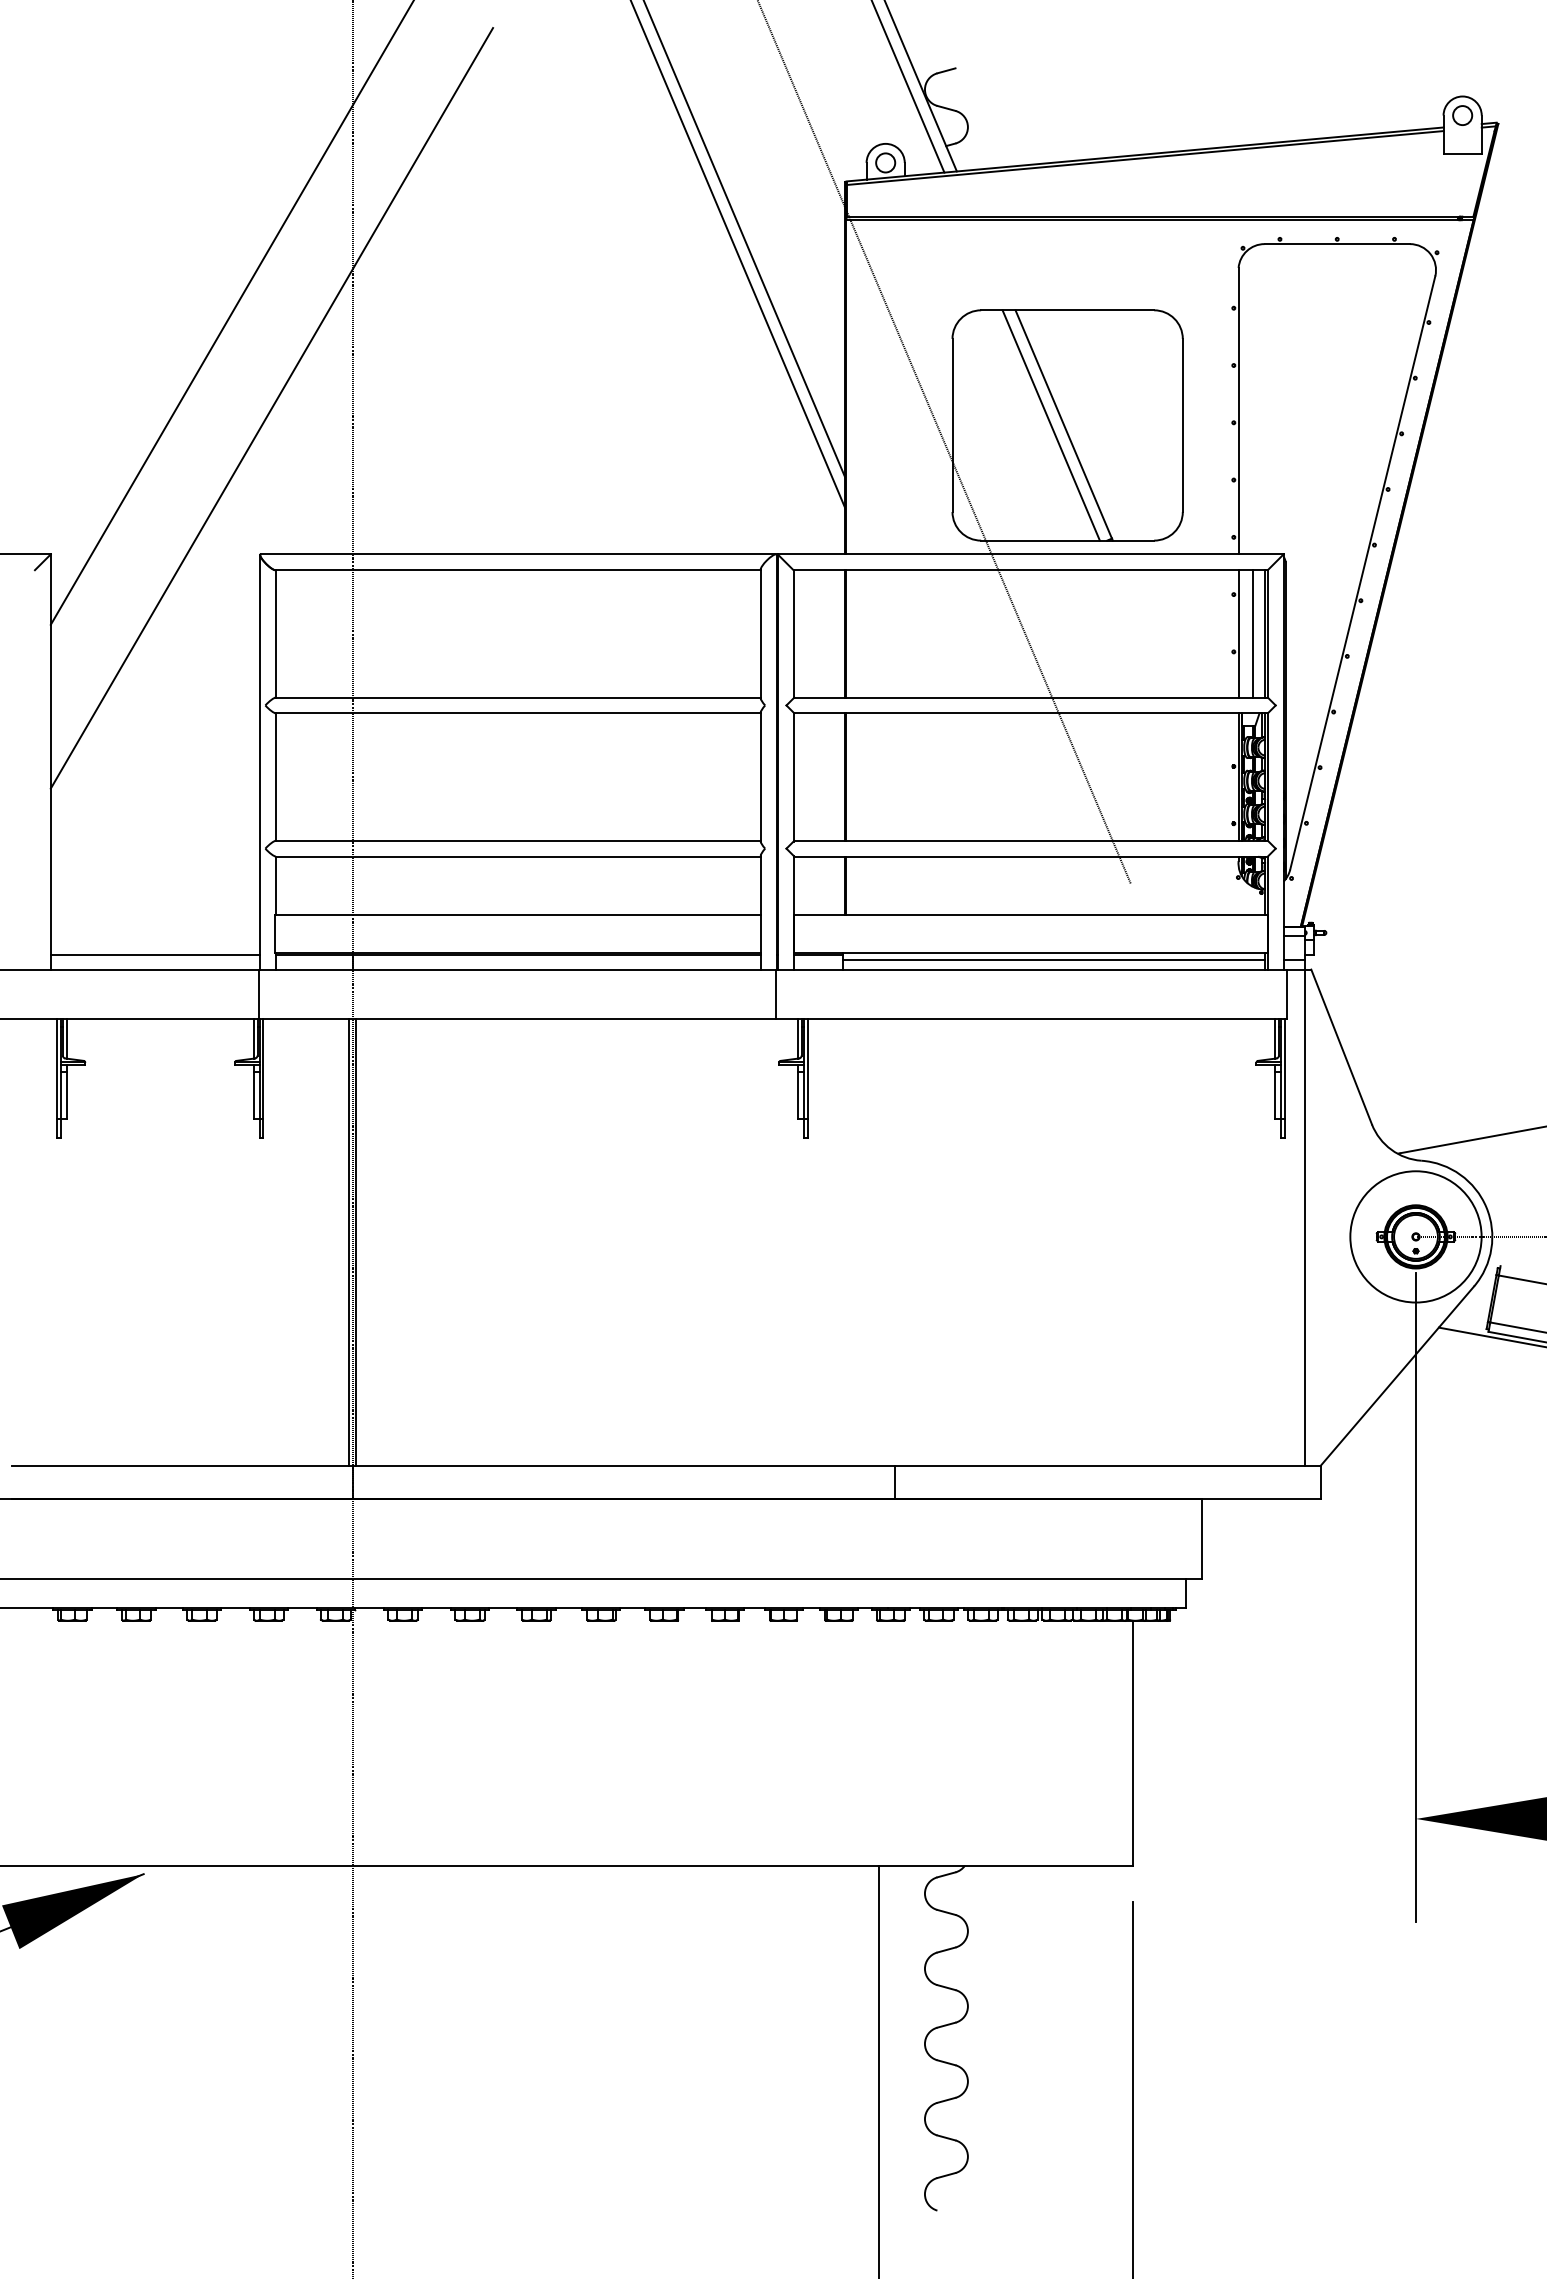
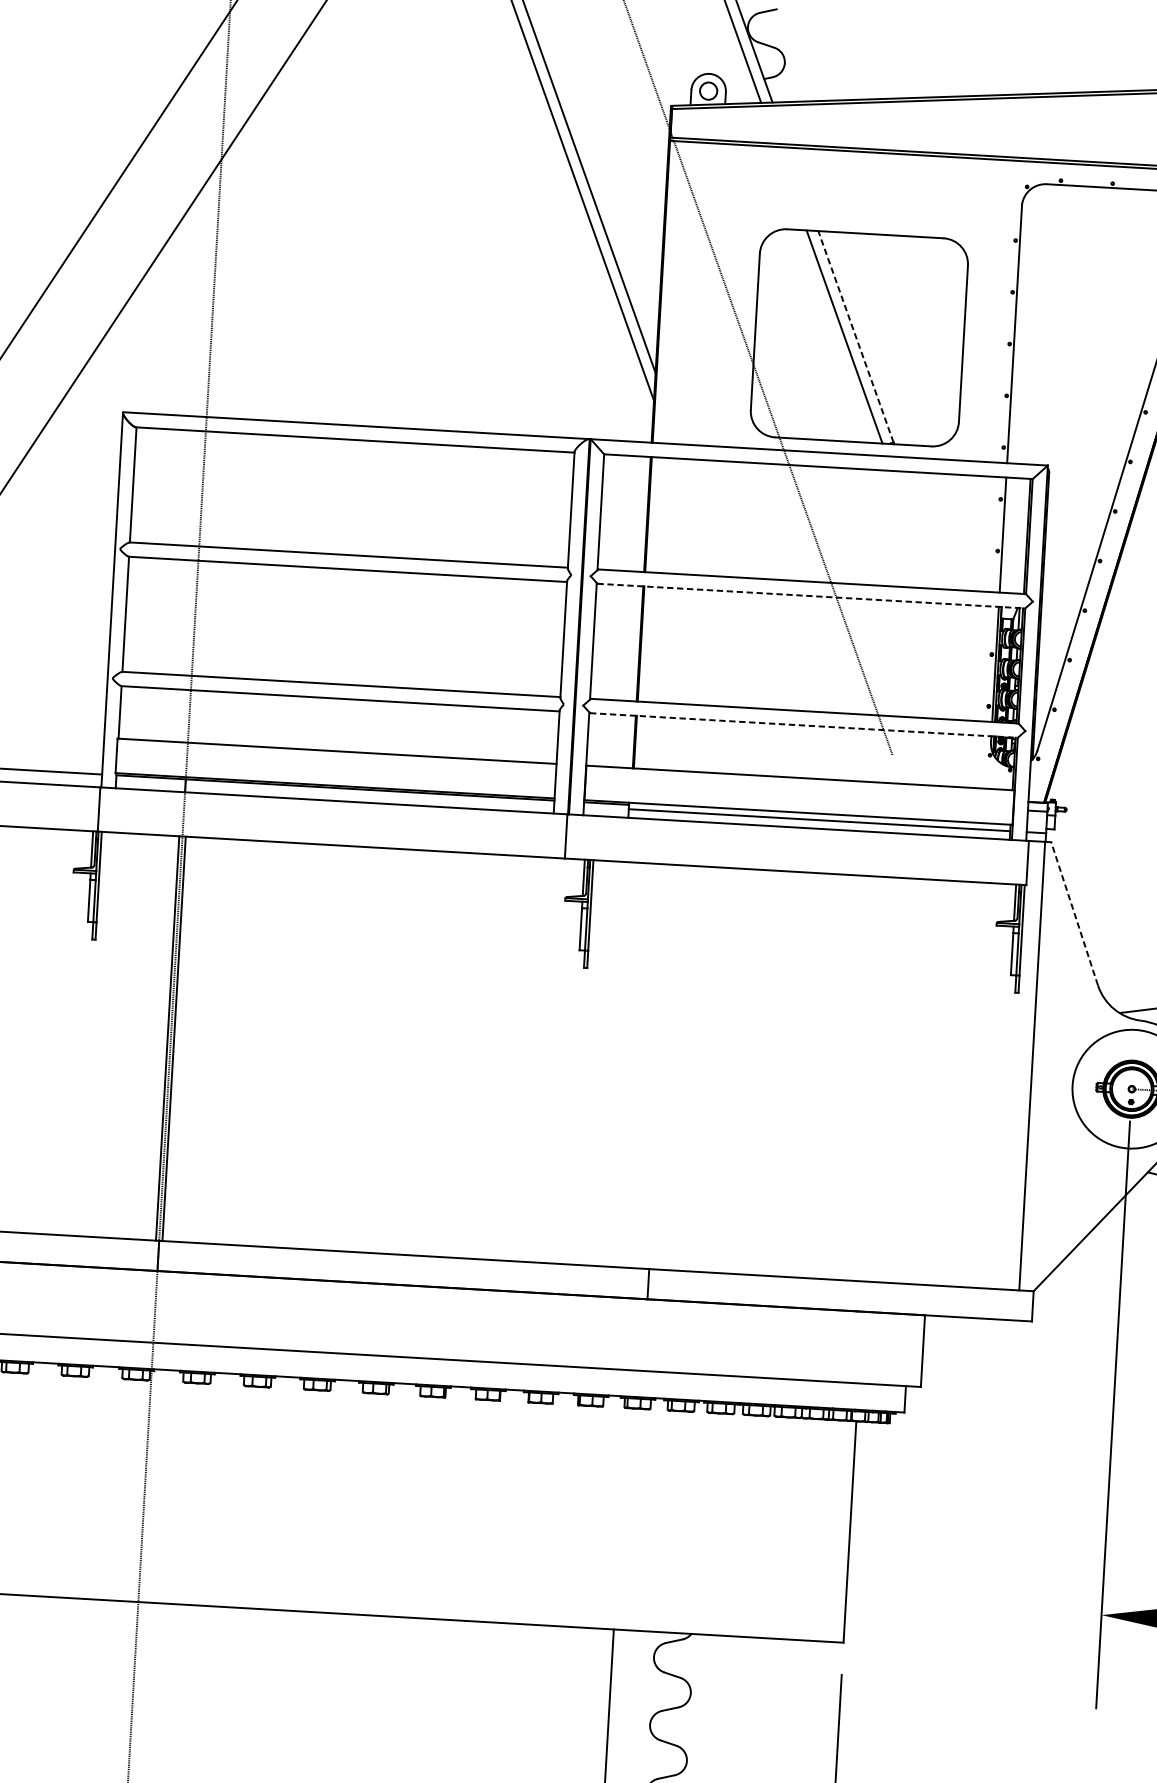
line: (1063, 424) -> (855, 336), solid -> dashed
line: (1252, 633) -> (1015, 535), removed
line: (1031, 713) -> (811, 596), solid -> dashed
line: (1031, 856) -> (804, 725), solid -> dashed
line: (1341, 1046) -> (1074, 913), solid -> dashed

